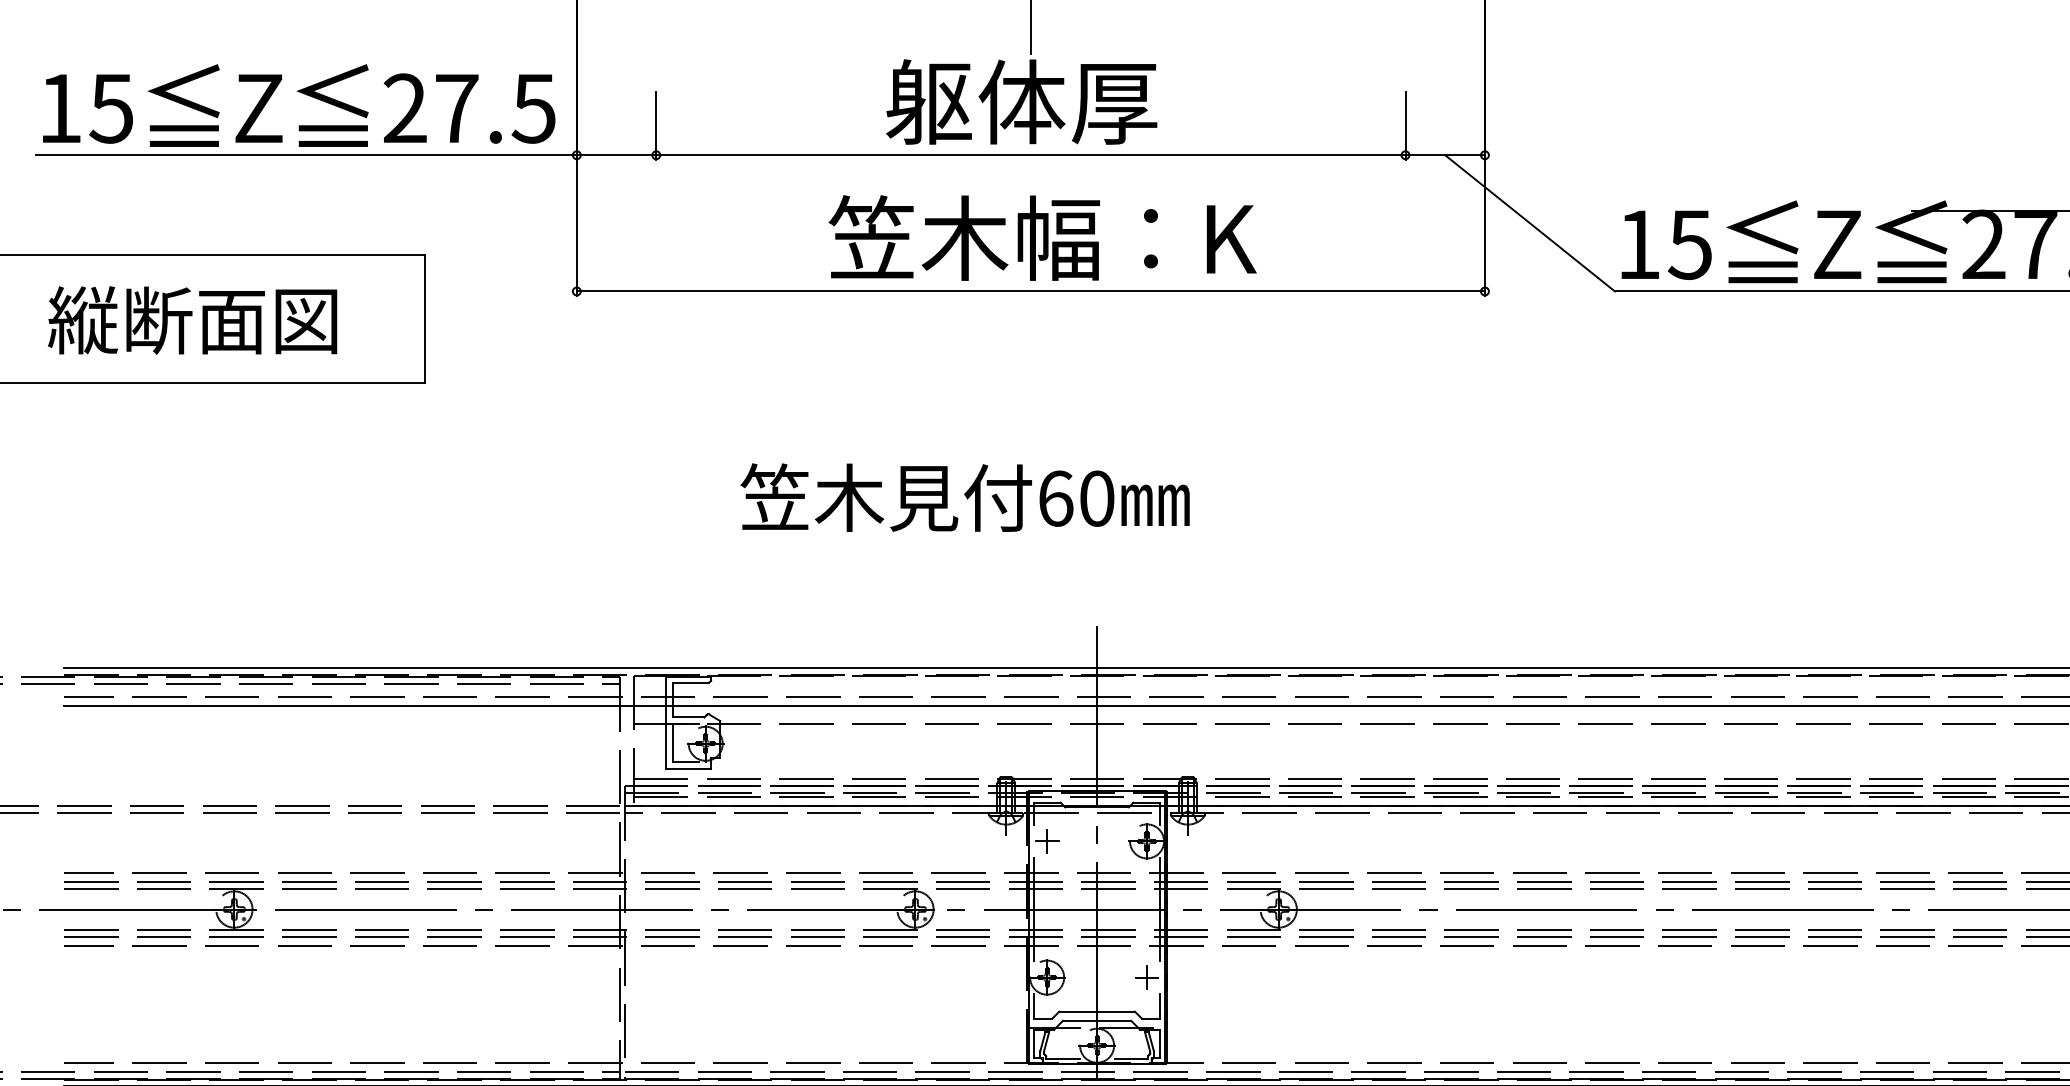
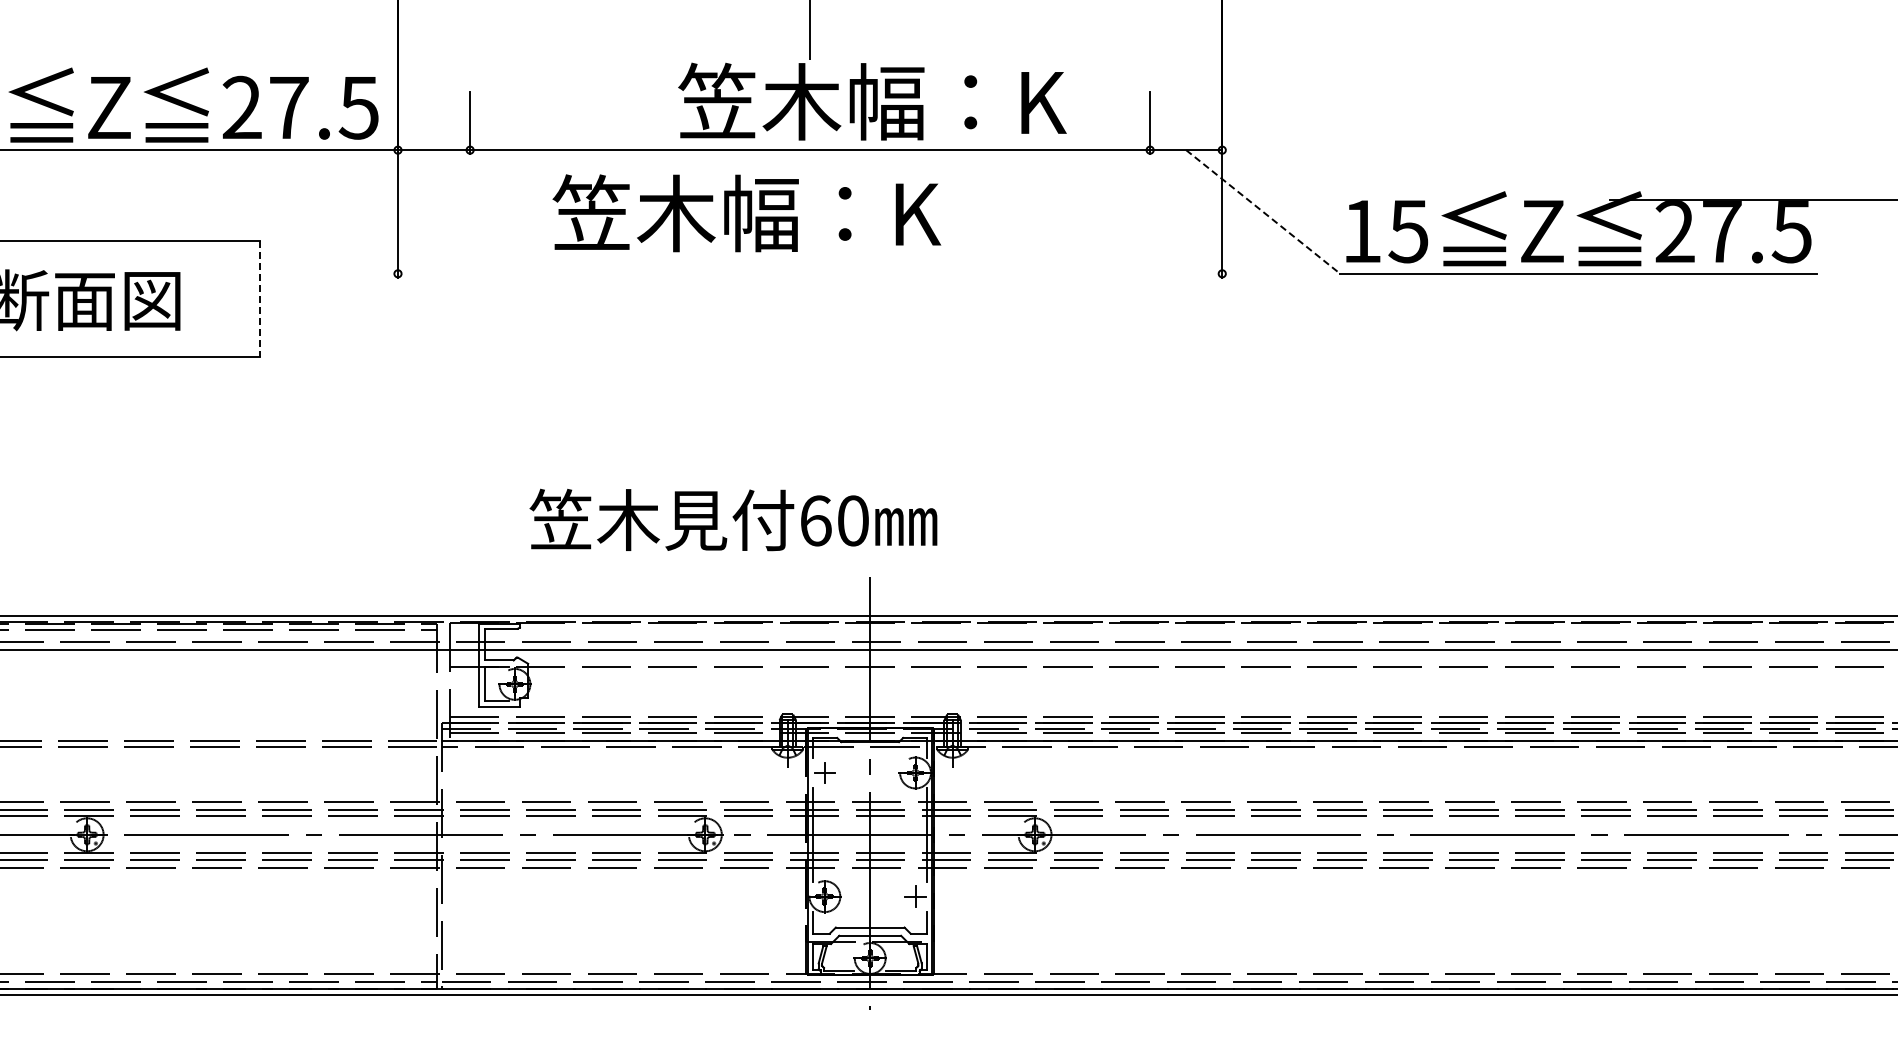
text: (1099, 101) -> (872, 101), 躯体厚 -> 笠木幅：K
line: (1530, 223) -> (1263, 212), solid -> dashed
text: (1042, 238) -> (746, 213), moved
line: (1030, 291) -> (809, 273), removed
line: (424, 318) -> (259, 298), solid -> dashed
text: (965, 497) -> (733, 519), moved

